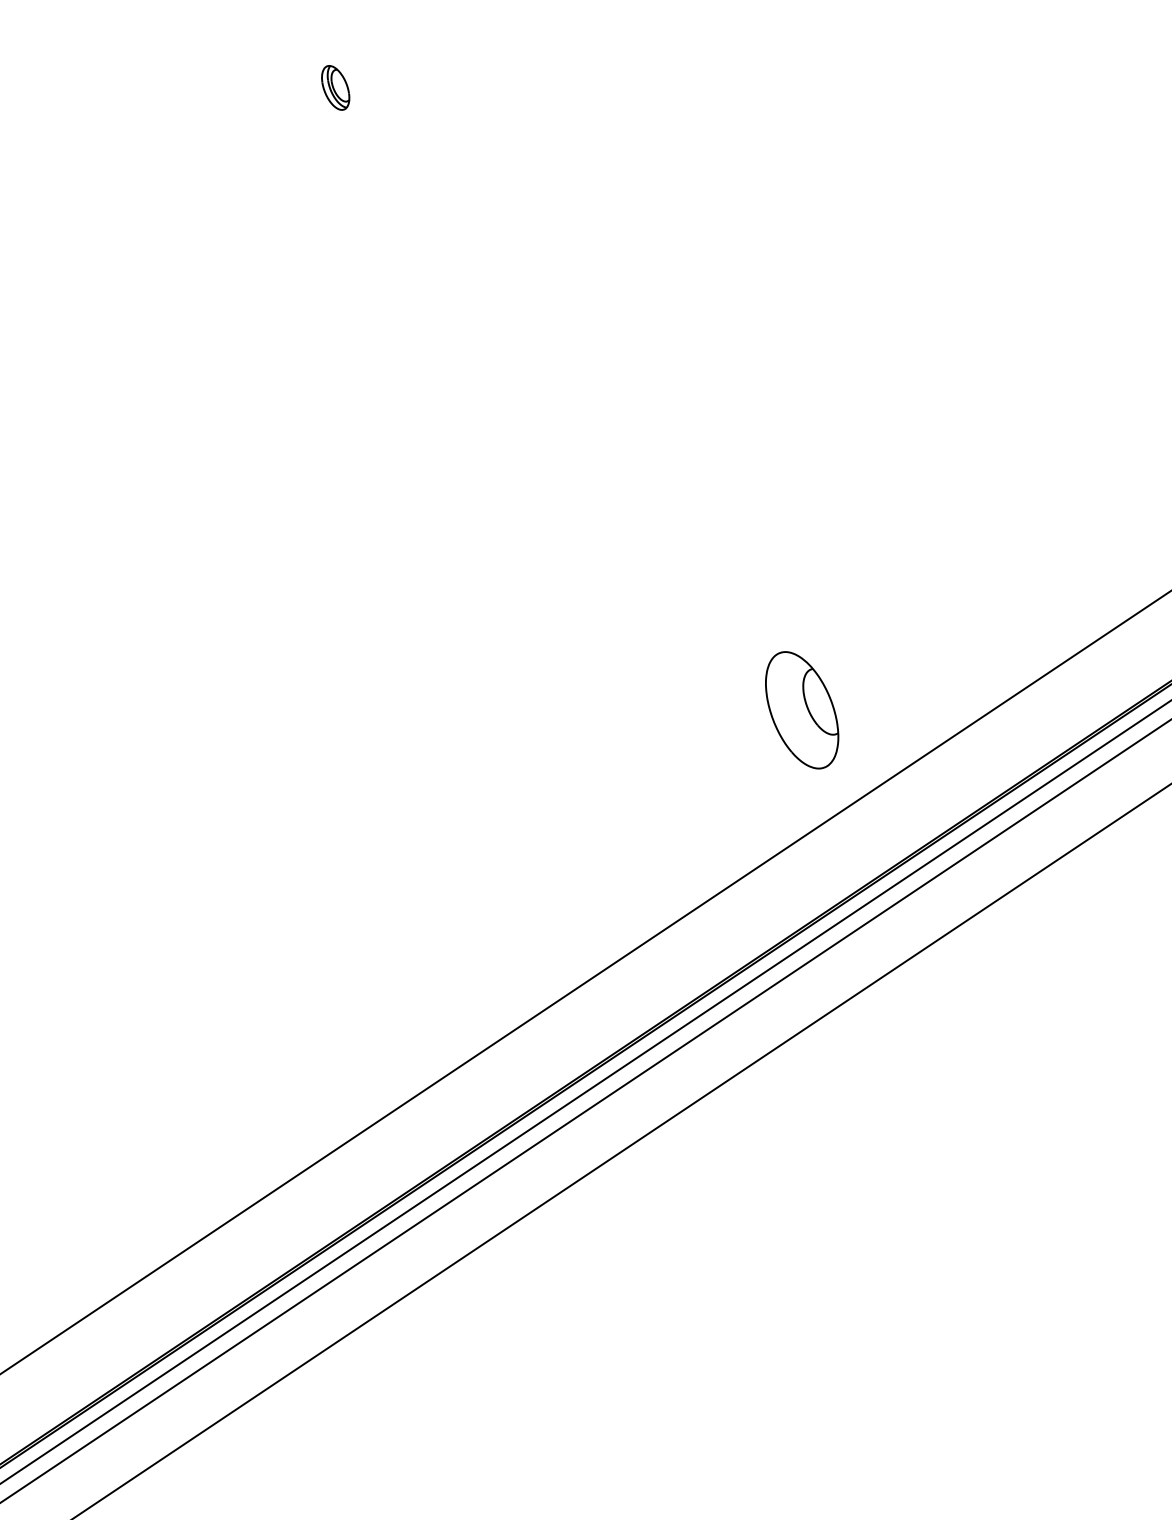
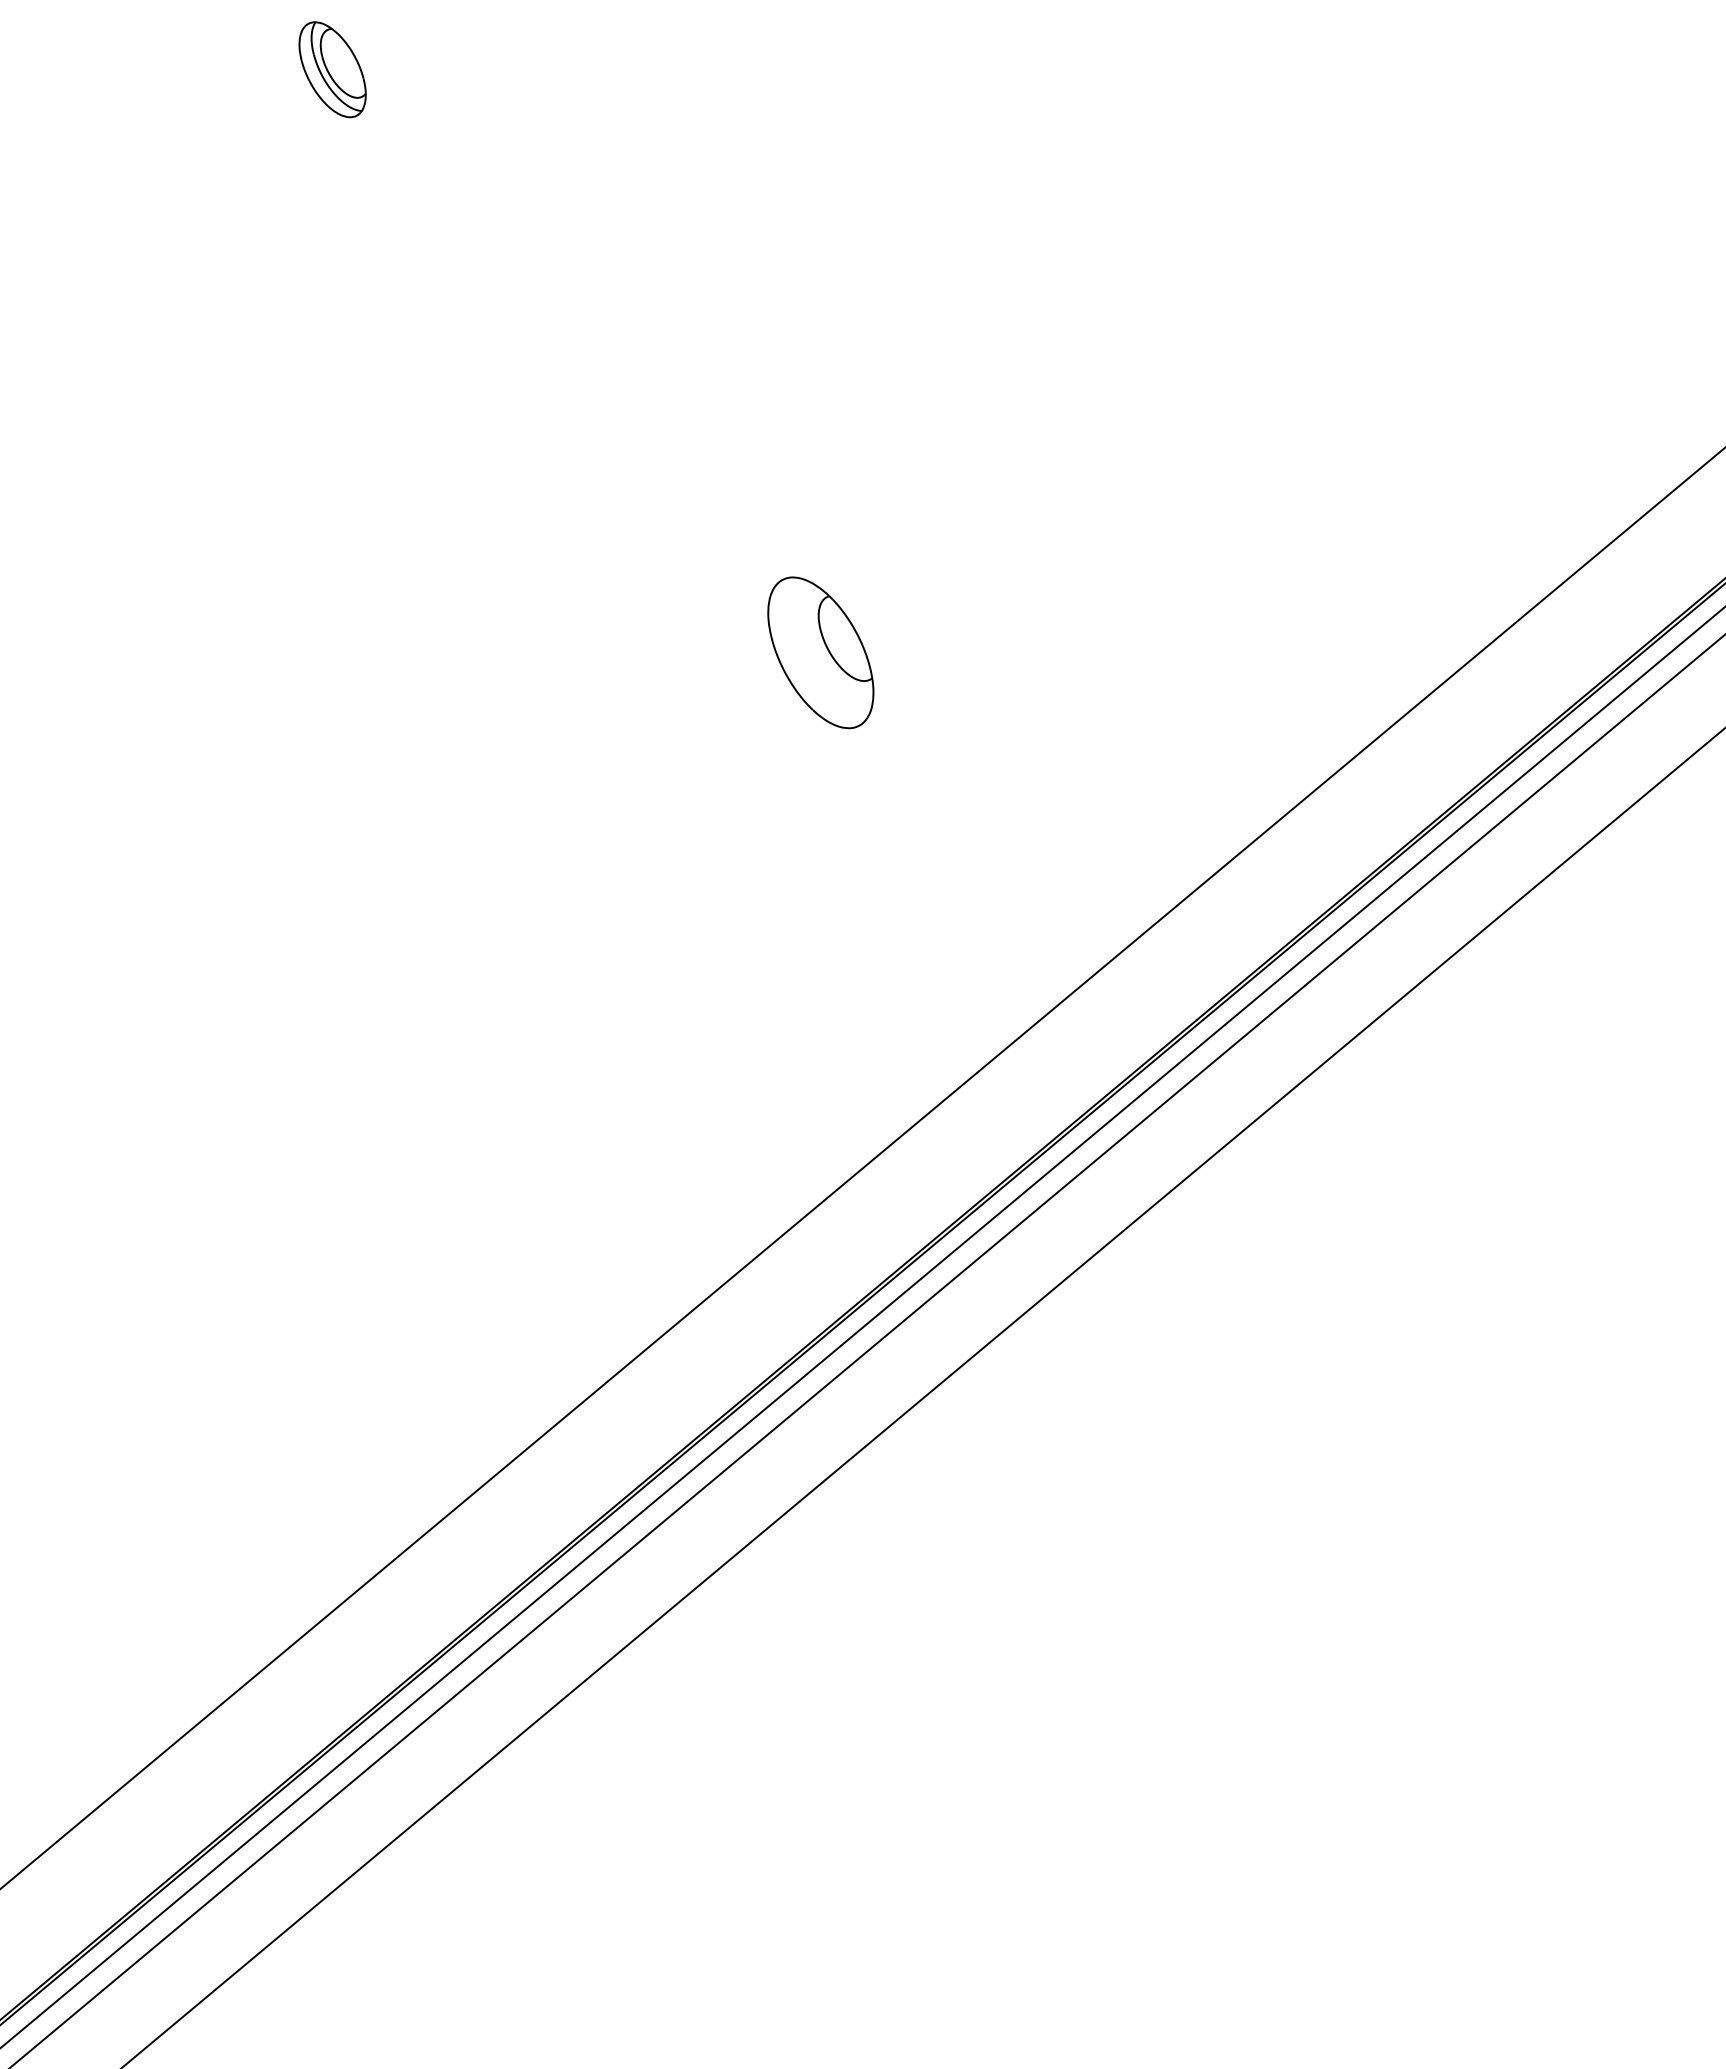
part: (335, 87) -> (332, 69), size x1.67
part: (801, 710) -> (820, 652), moved

